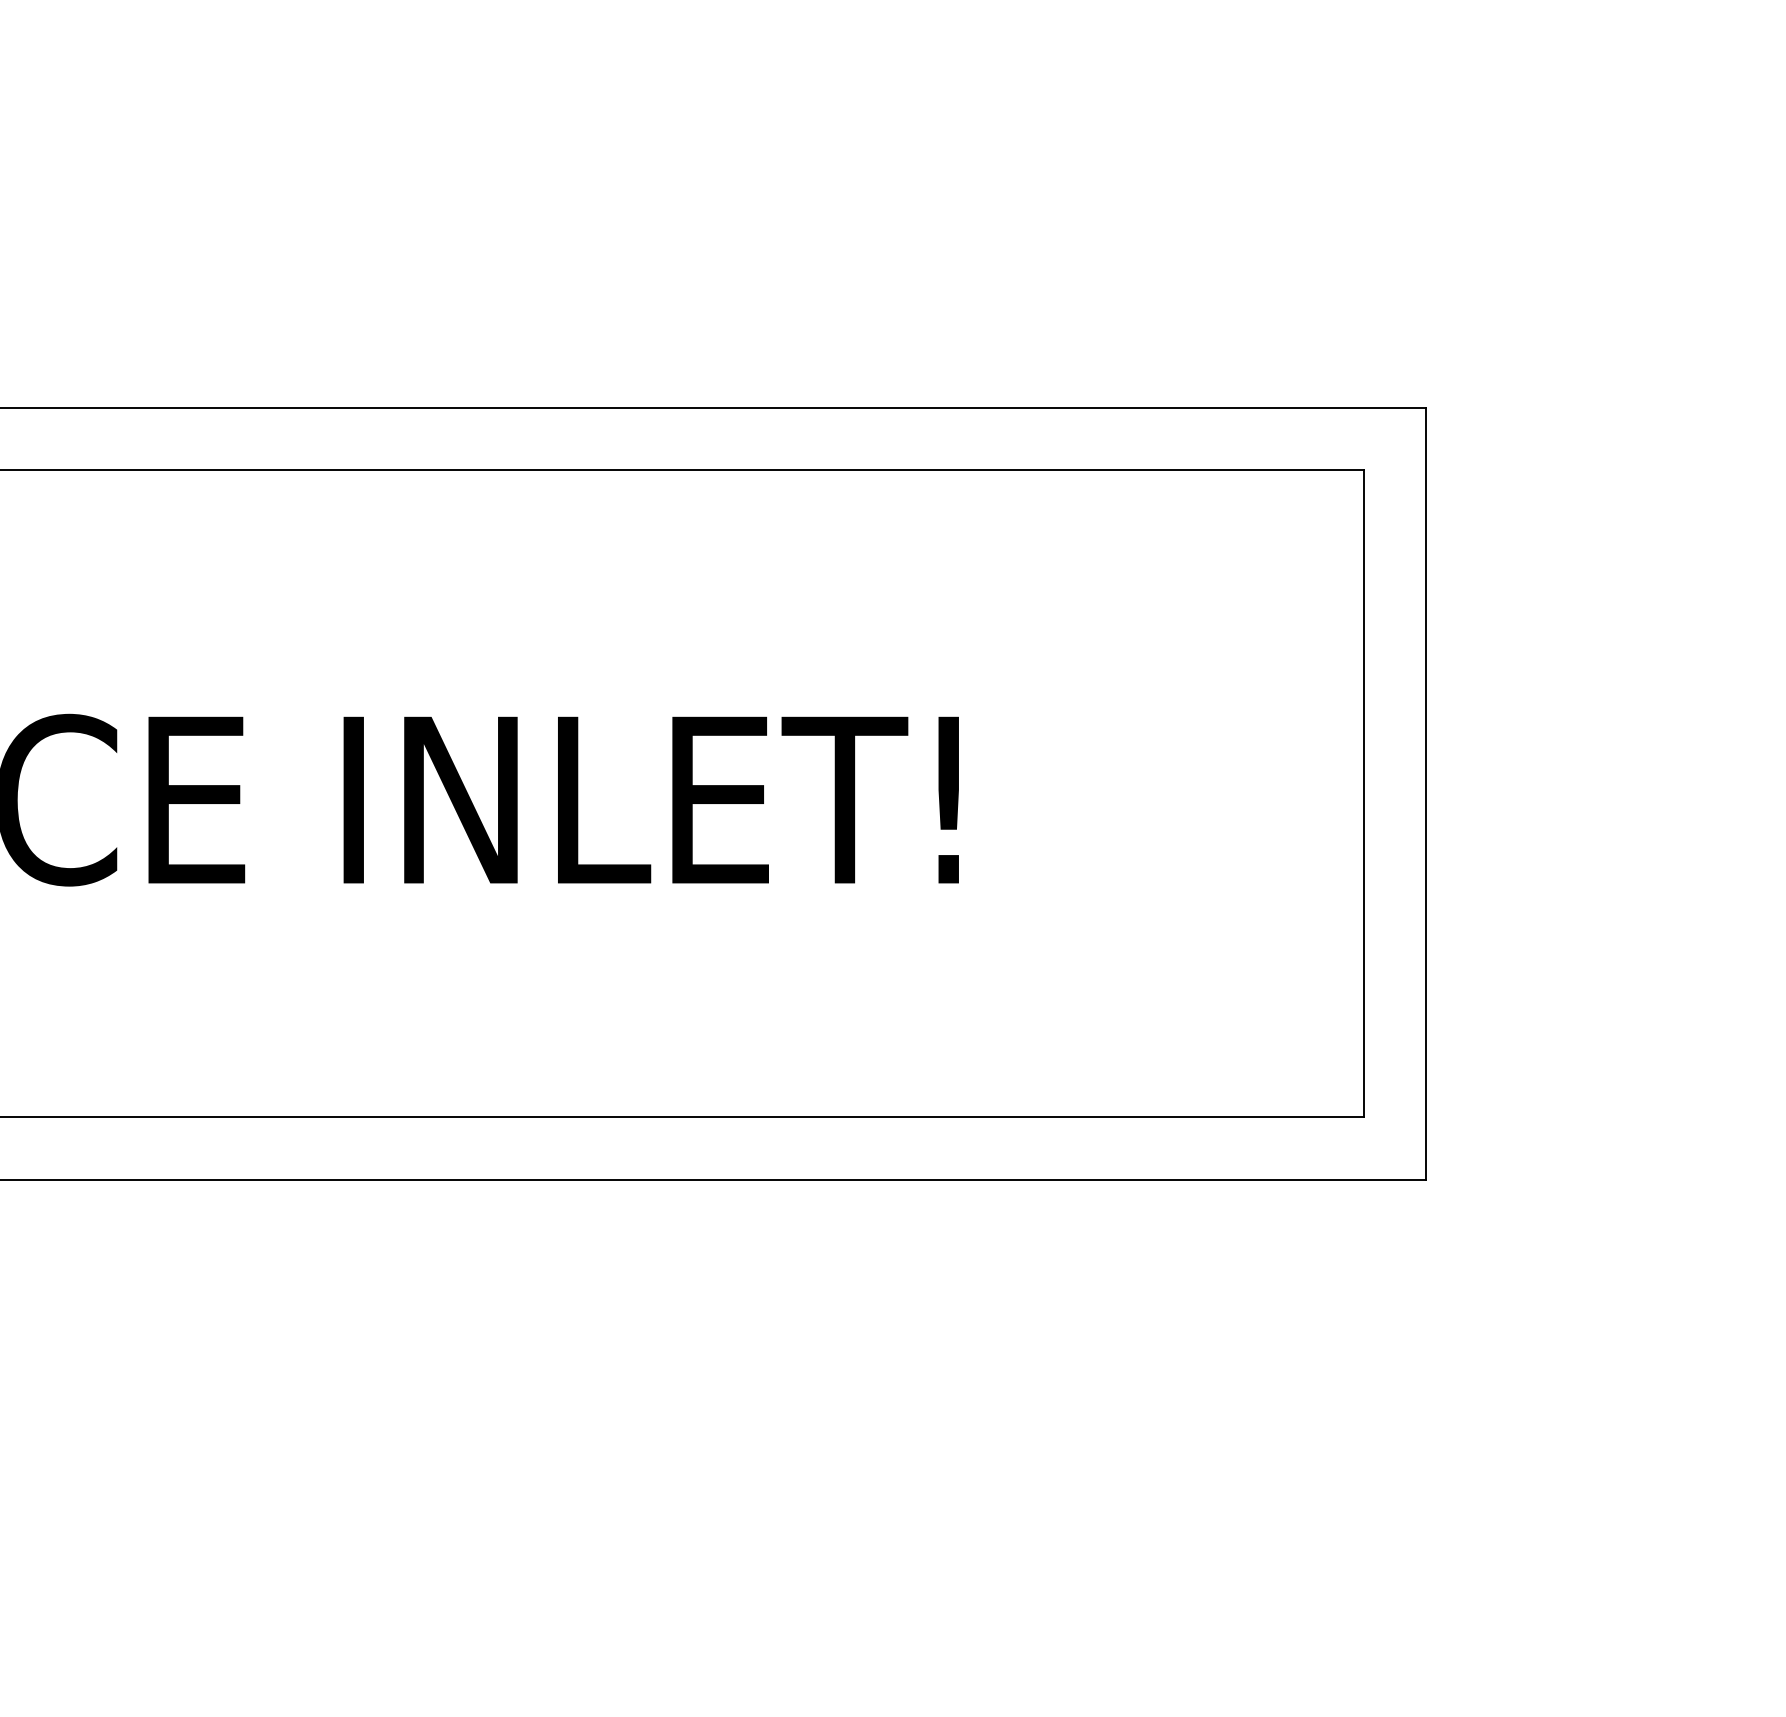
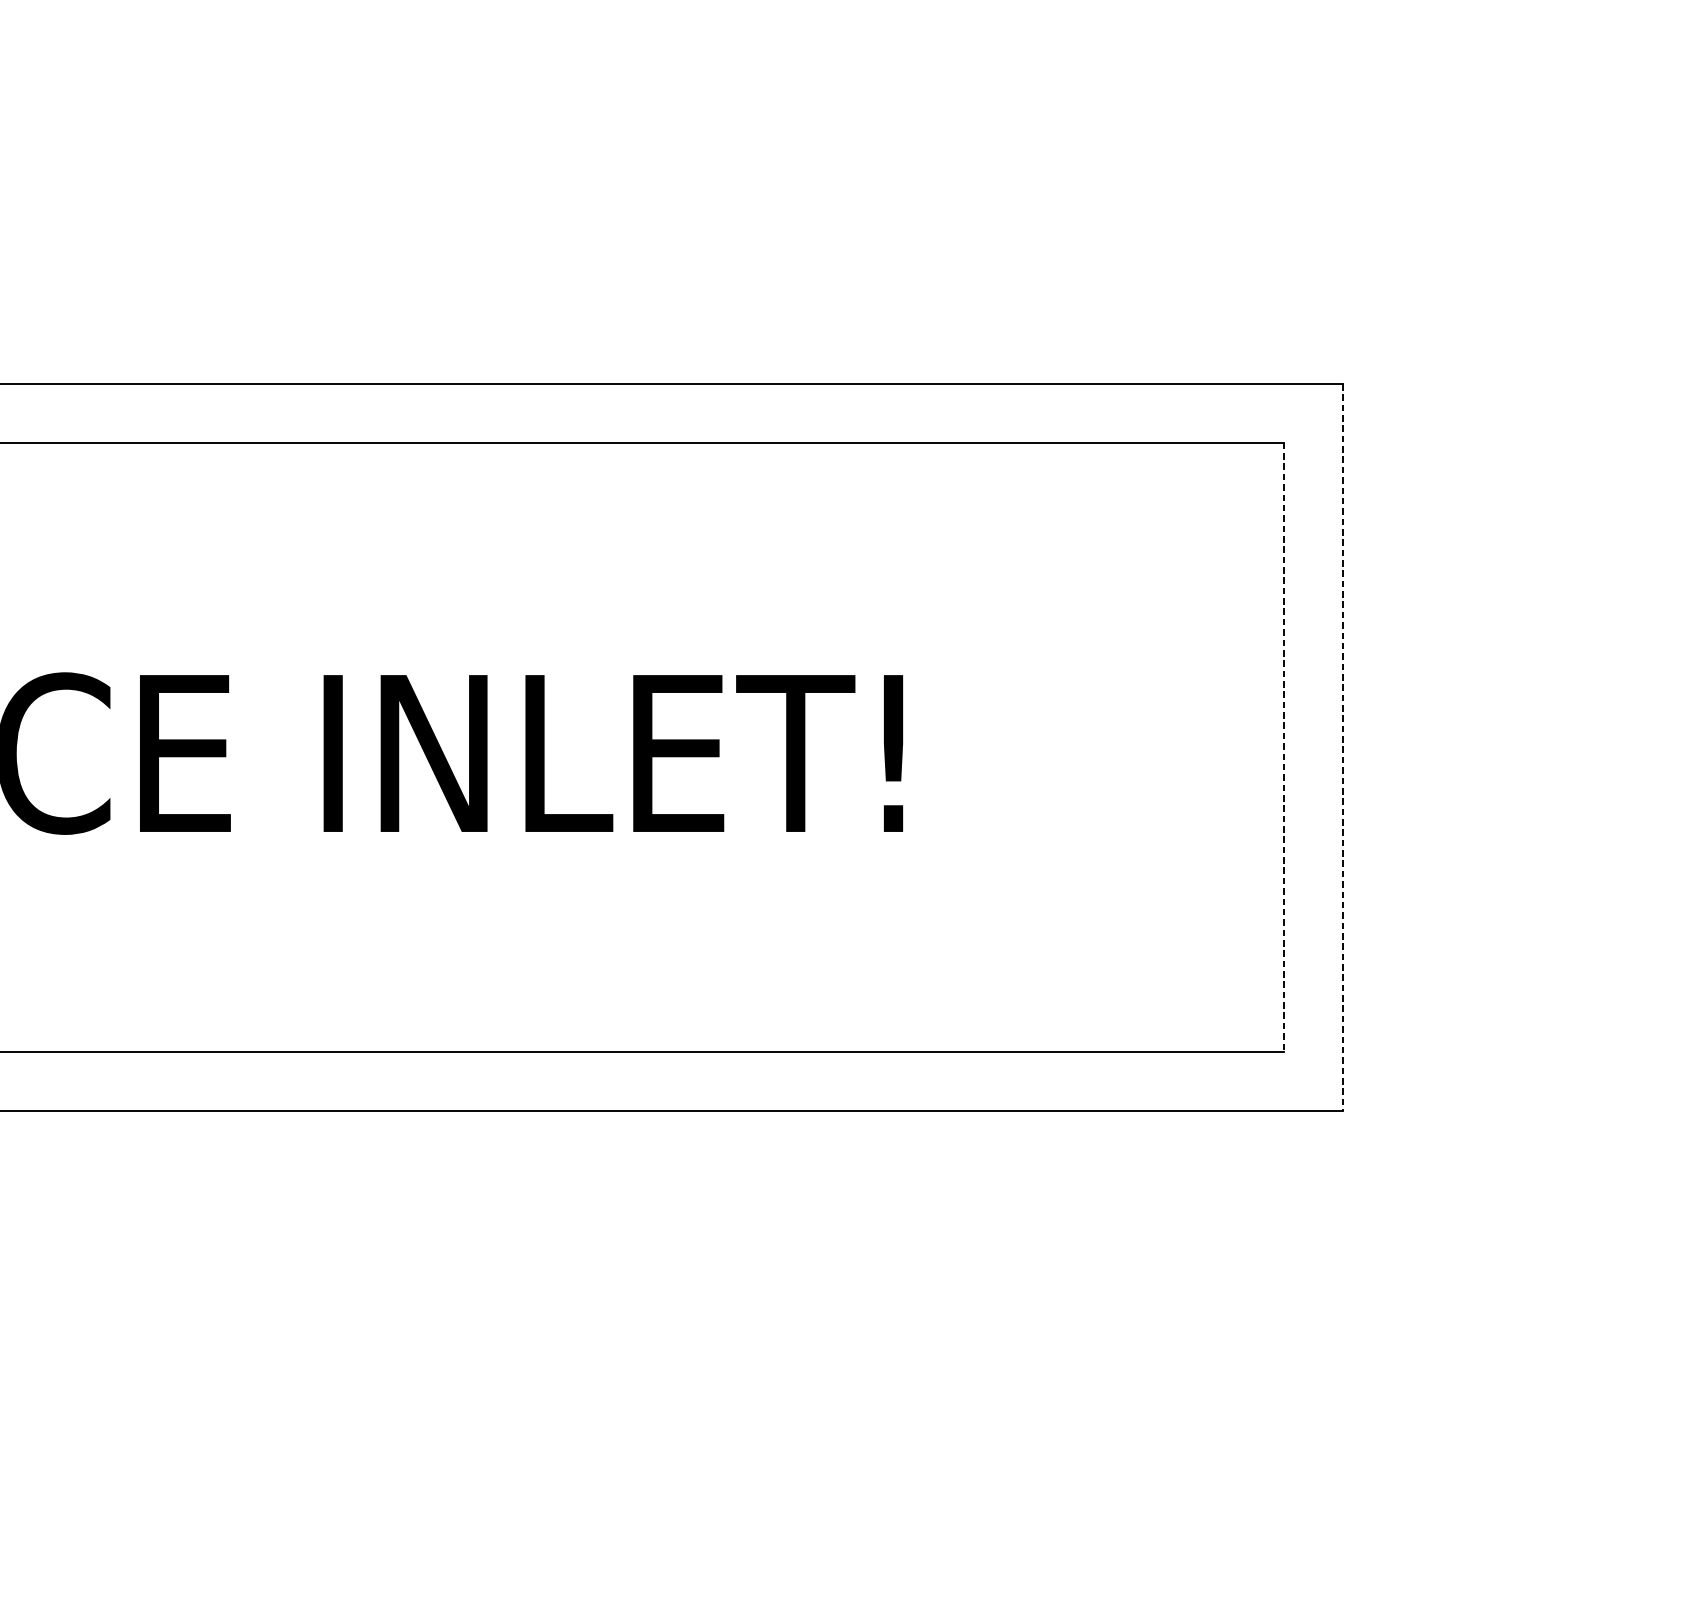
line: (1363, 793) -> (1284, 747), solid -> dashed
line: (1425, 794) -> (1342, 748), solid -> dashed

